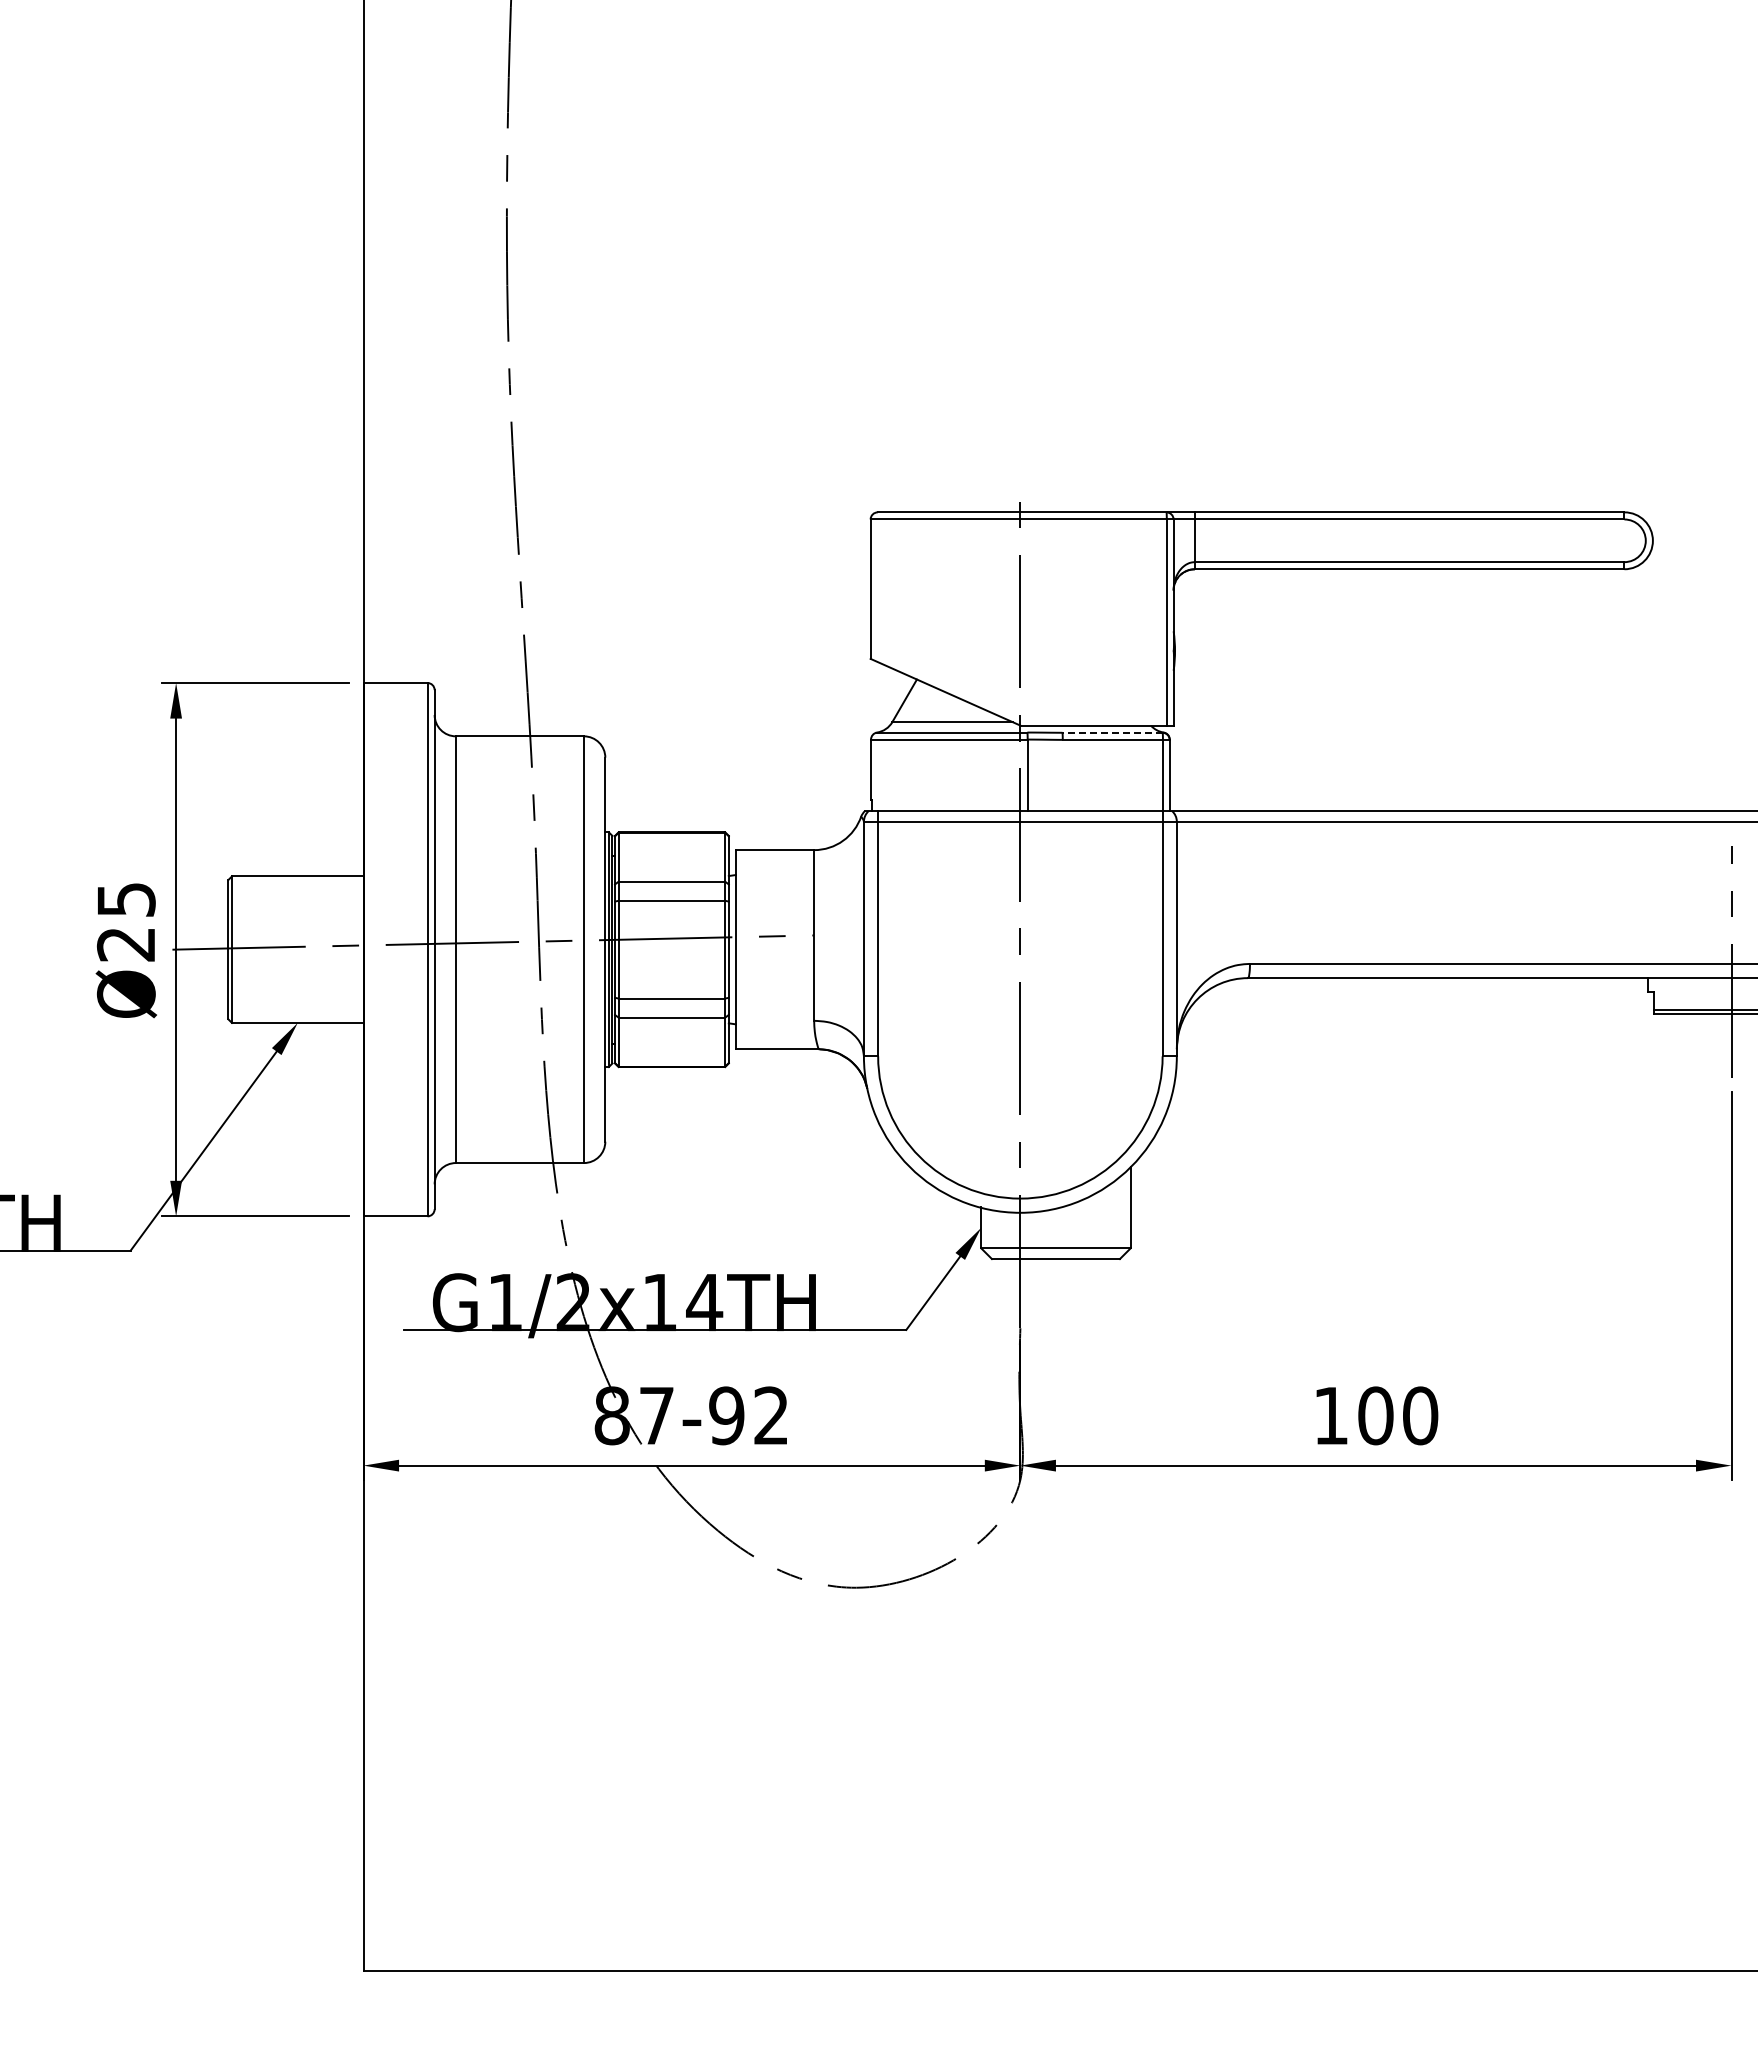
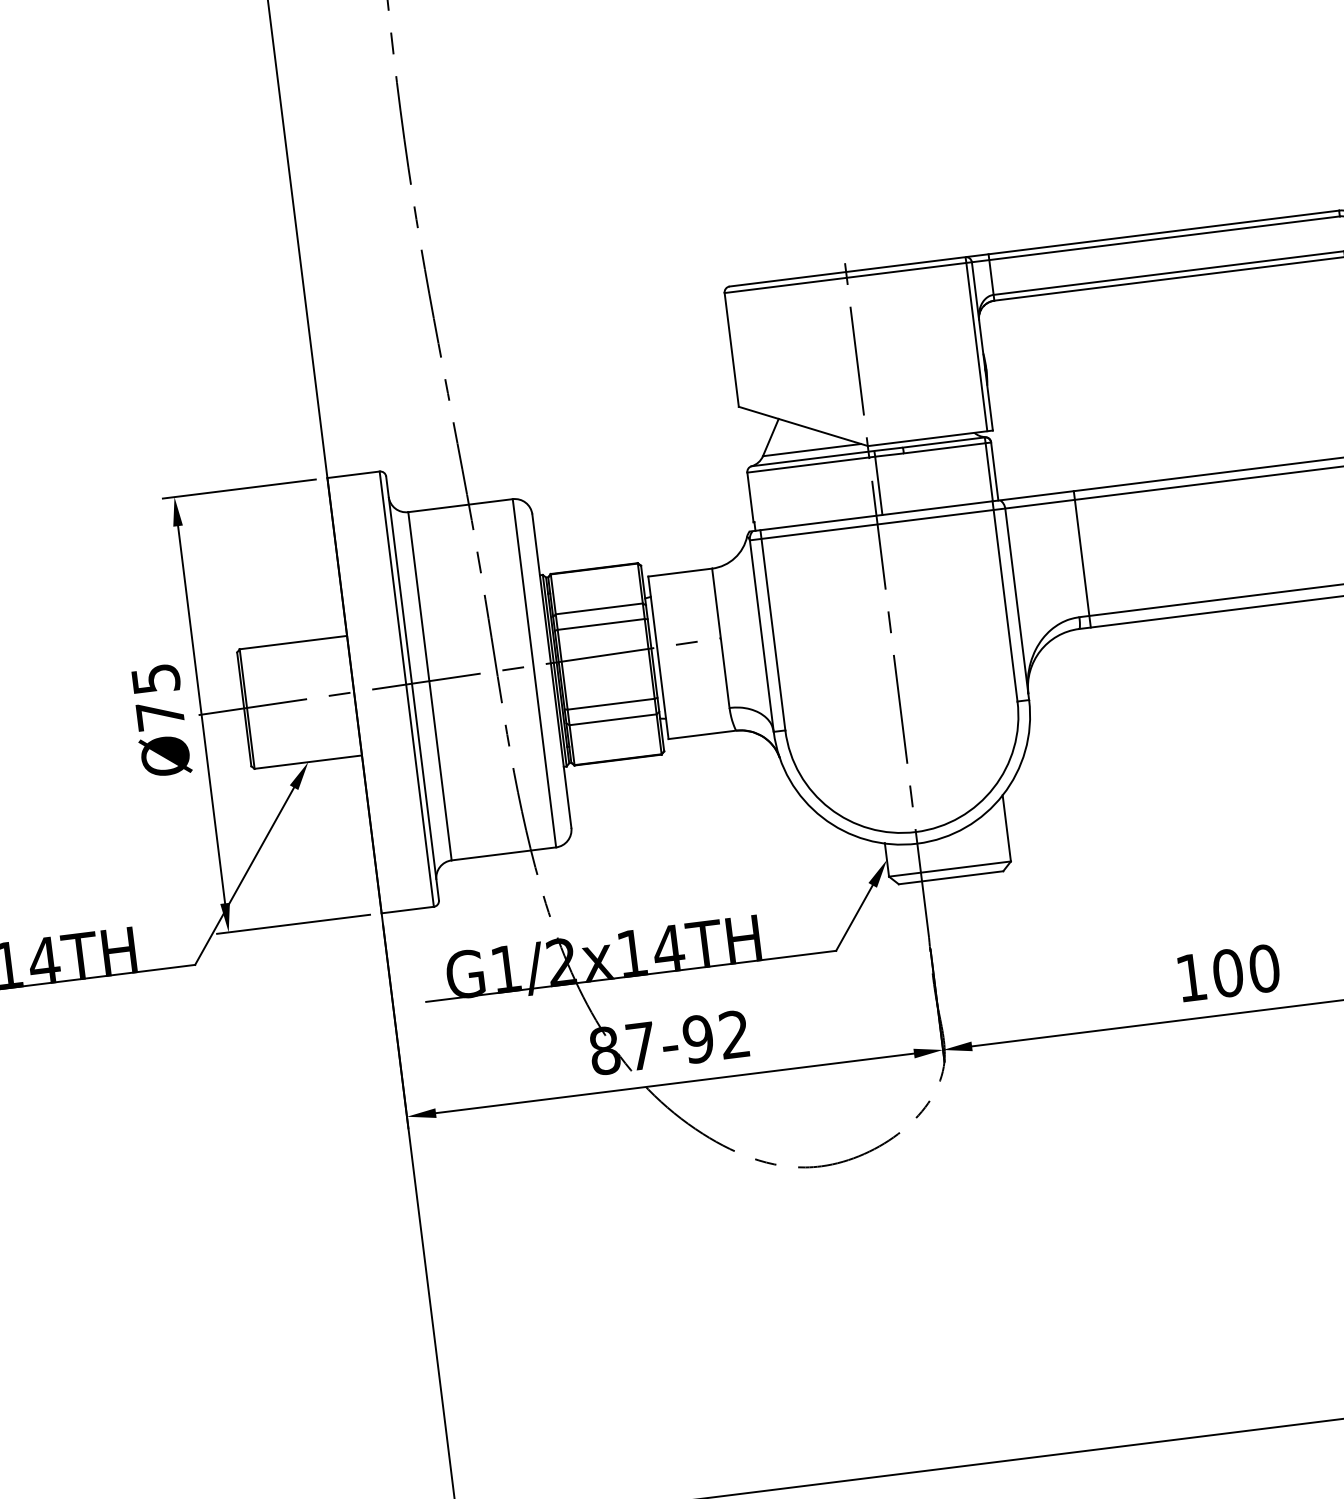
line: (1112, 732) -> (943, 442), dashed -> solid
line: (1262, 894) -> (1082, 559), added
text: (125, 944) -> (159, 715), Ø25 -> Ø75

